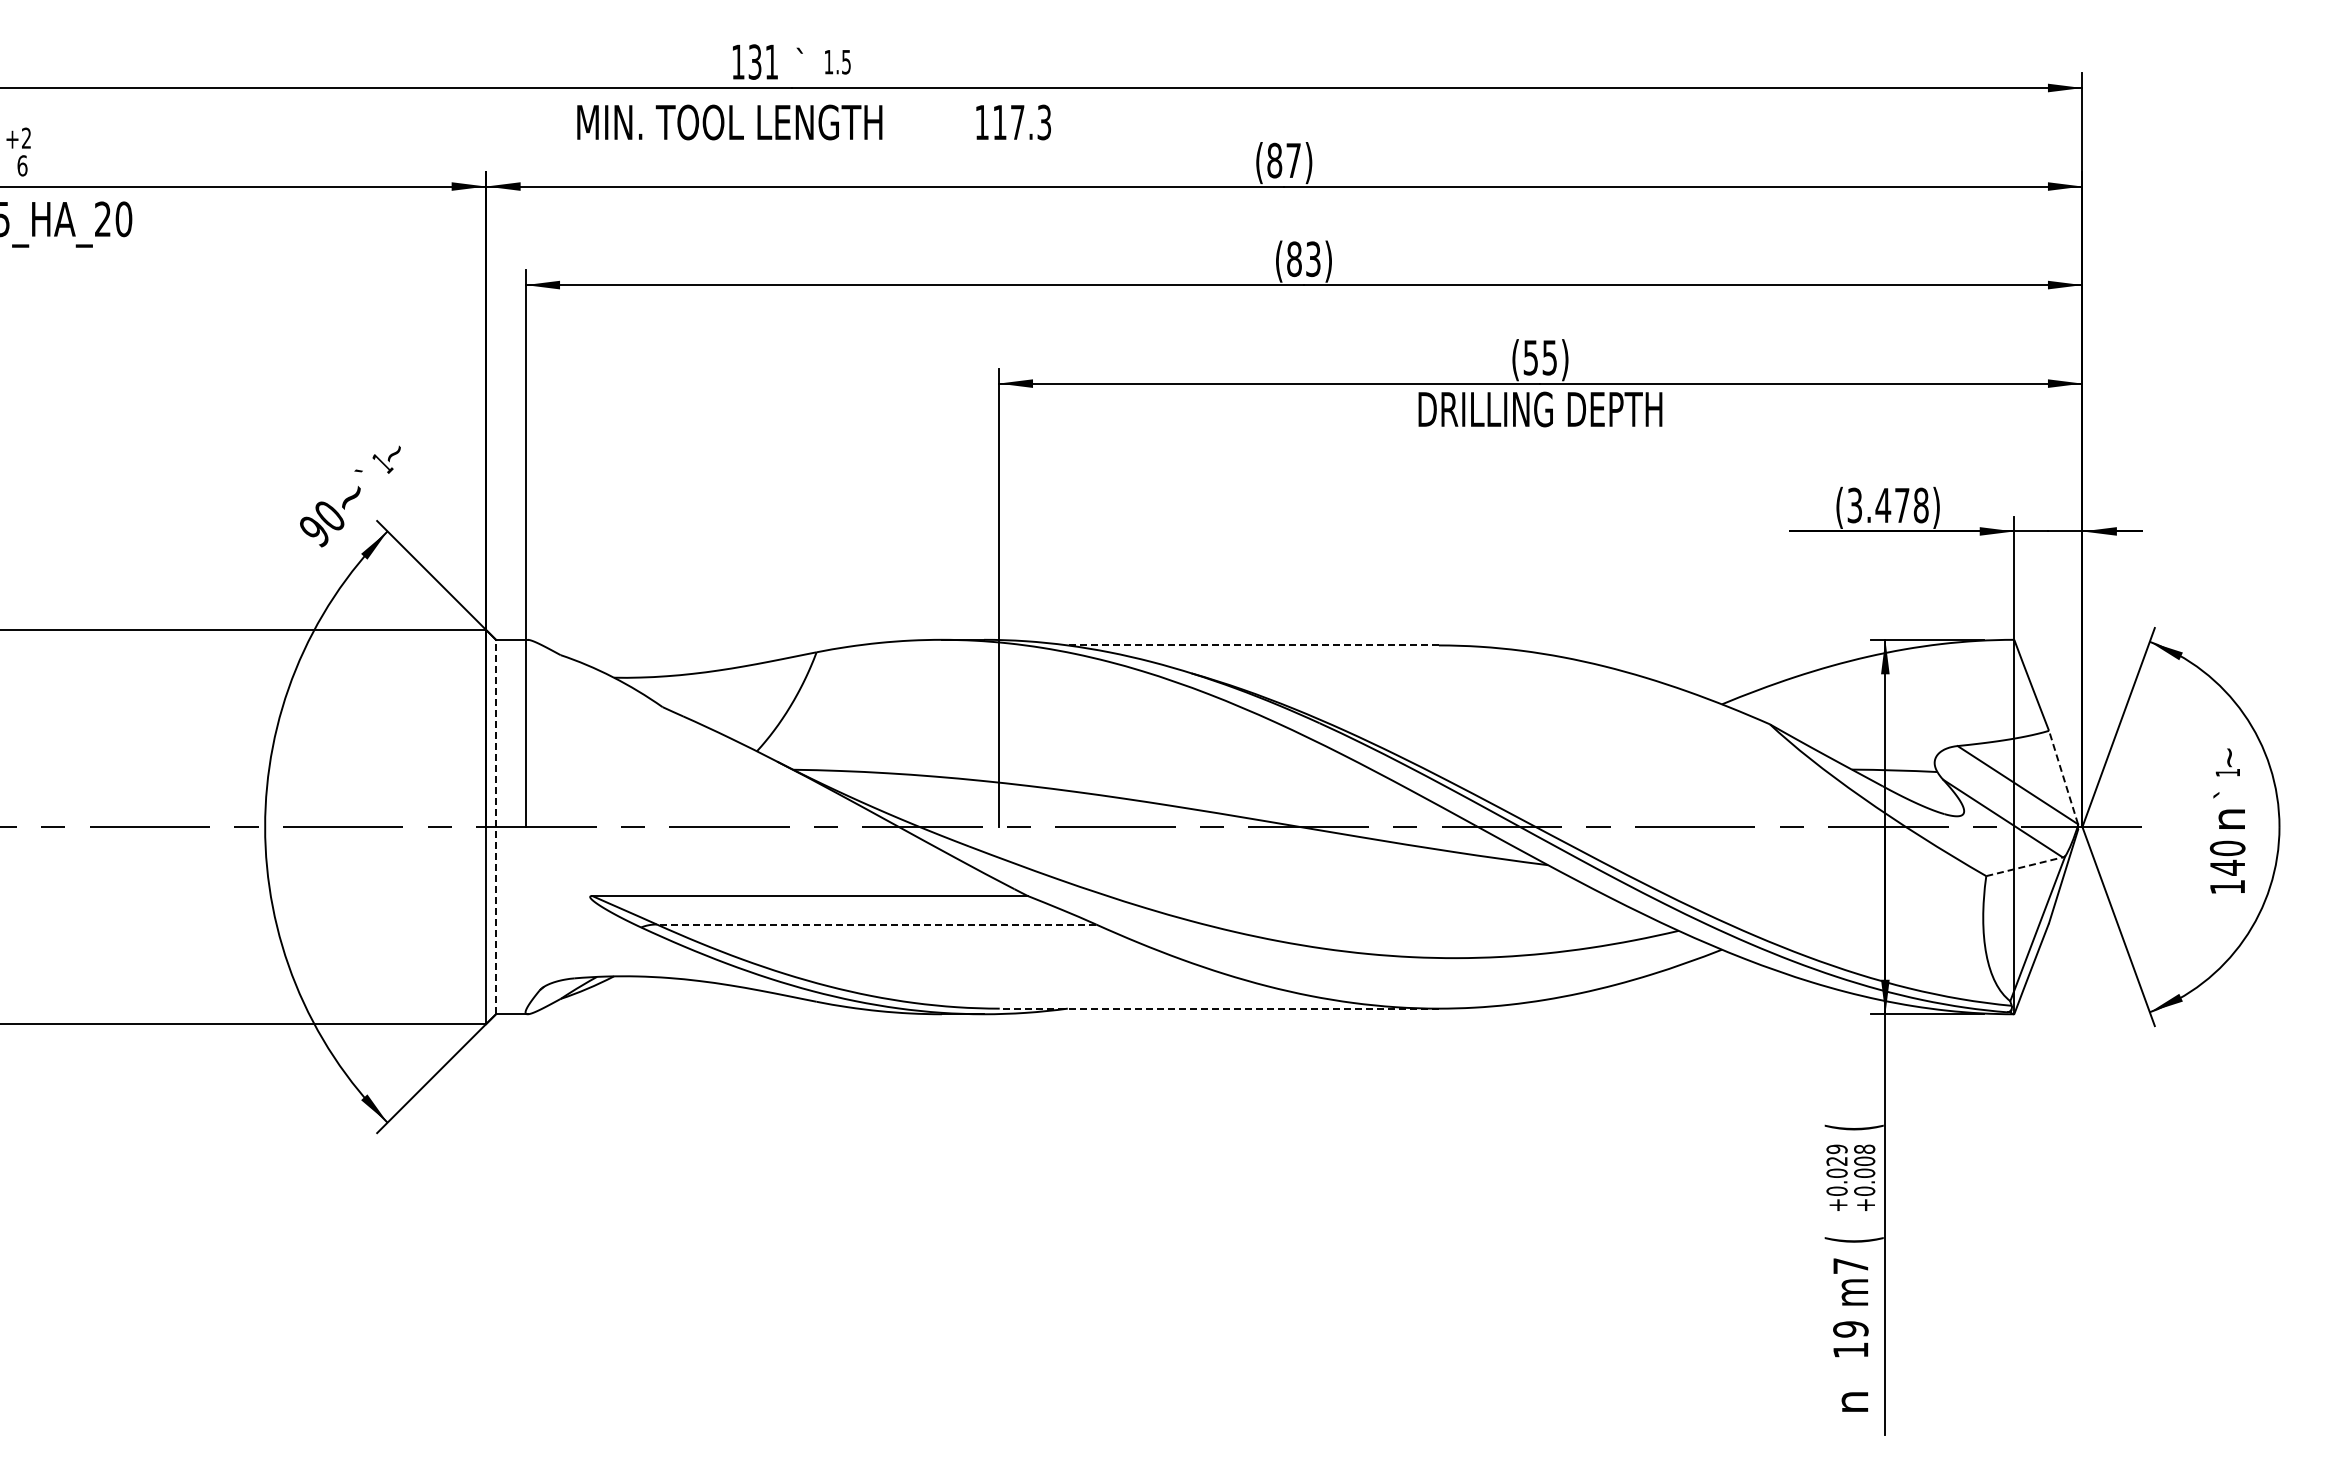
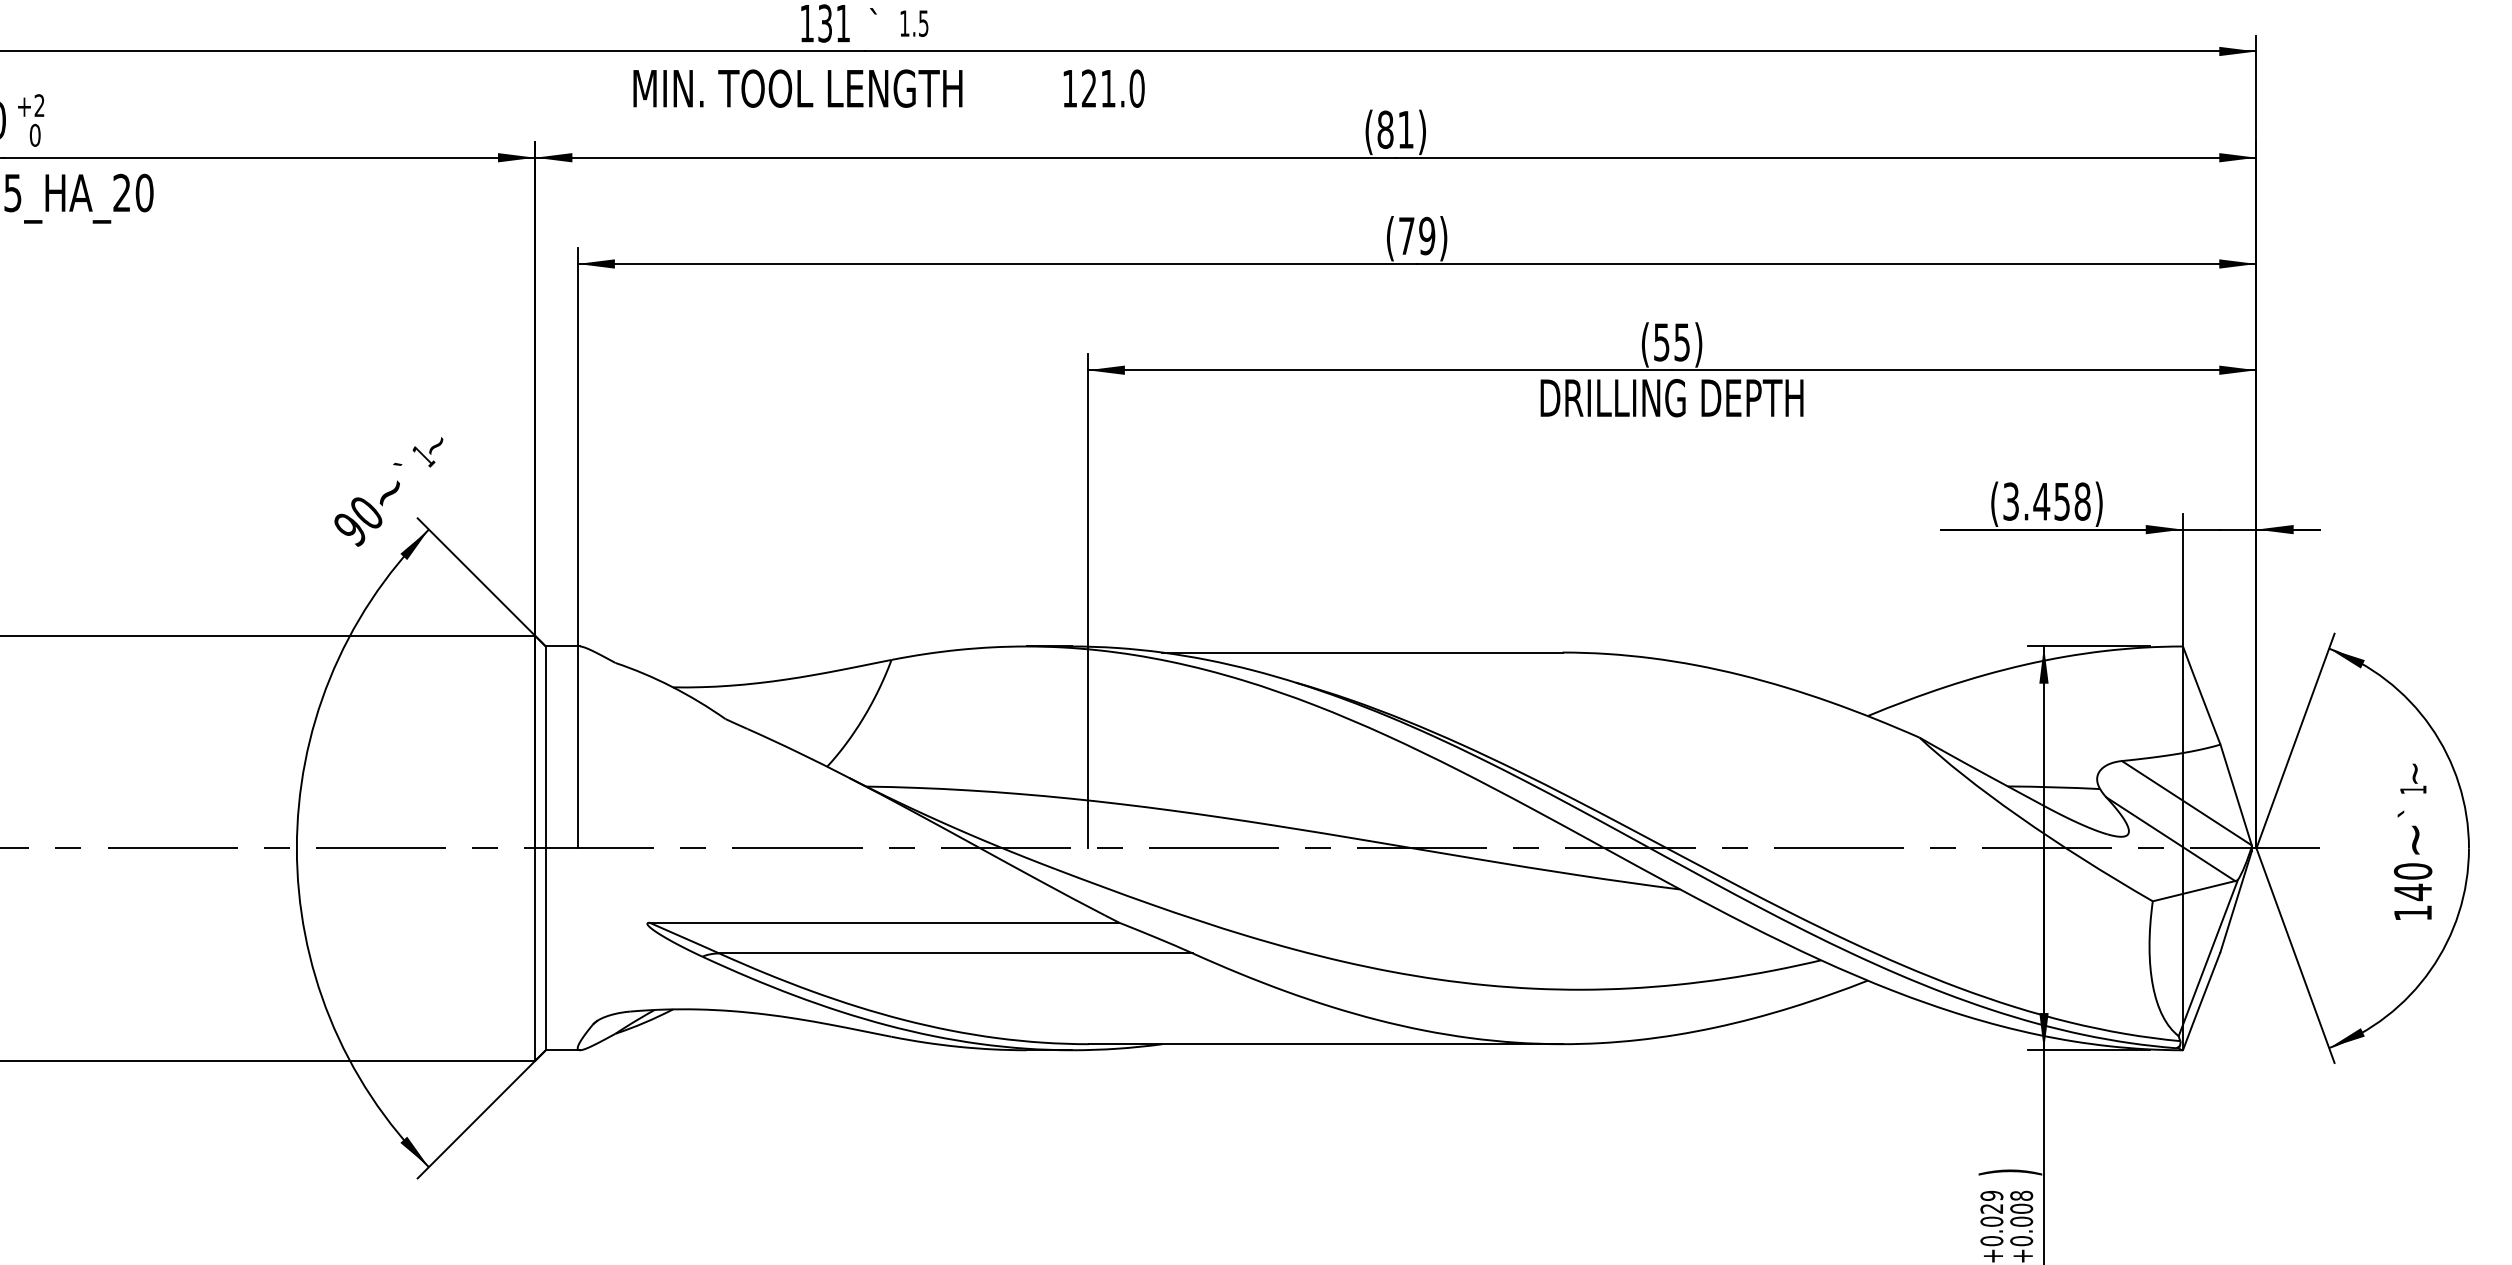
text: (1022, 122) -> (1113, 88), 117.3 -> 121.0
text: (1293, 160) -> (1405, 129), (87) -> (81)
text: (22, 165) -> (35, 135), 6 -> 0
text: (1303, 259) -> (1416, 236), (83) -> (79)
text: (1902, 505) -> (2062, 501), (3.478) -> (3.458)
line: (1253, 645) -> (1362, 652), dashed -> solid
line: (2063, 777) -> (2236, 794), dashed -> solid
text: (2231, 819) -> (2417, 840), n -> ~
line: (496, 826) -> (546, 847), dashed -> solid
line: (2025, 866) -> (2195, 890), dashed -> solid
line: (876, 924) -> (956, 953), dashed -> solid
line: (1219, 1008) -> (1325, 1044), dashed -> solid
text: (1853, 1127) -> (2009, 1172), ( -> )

